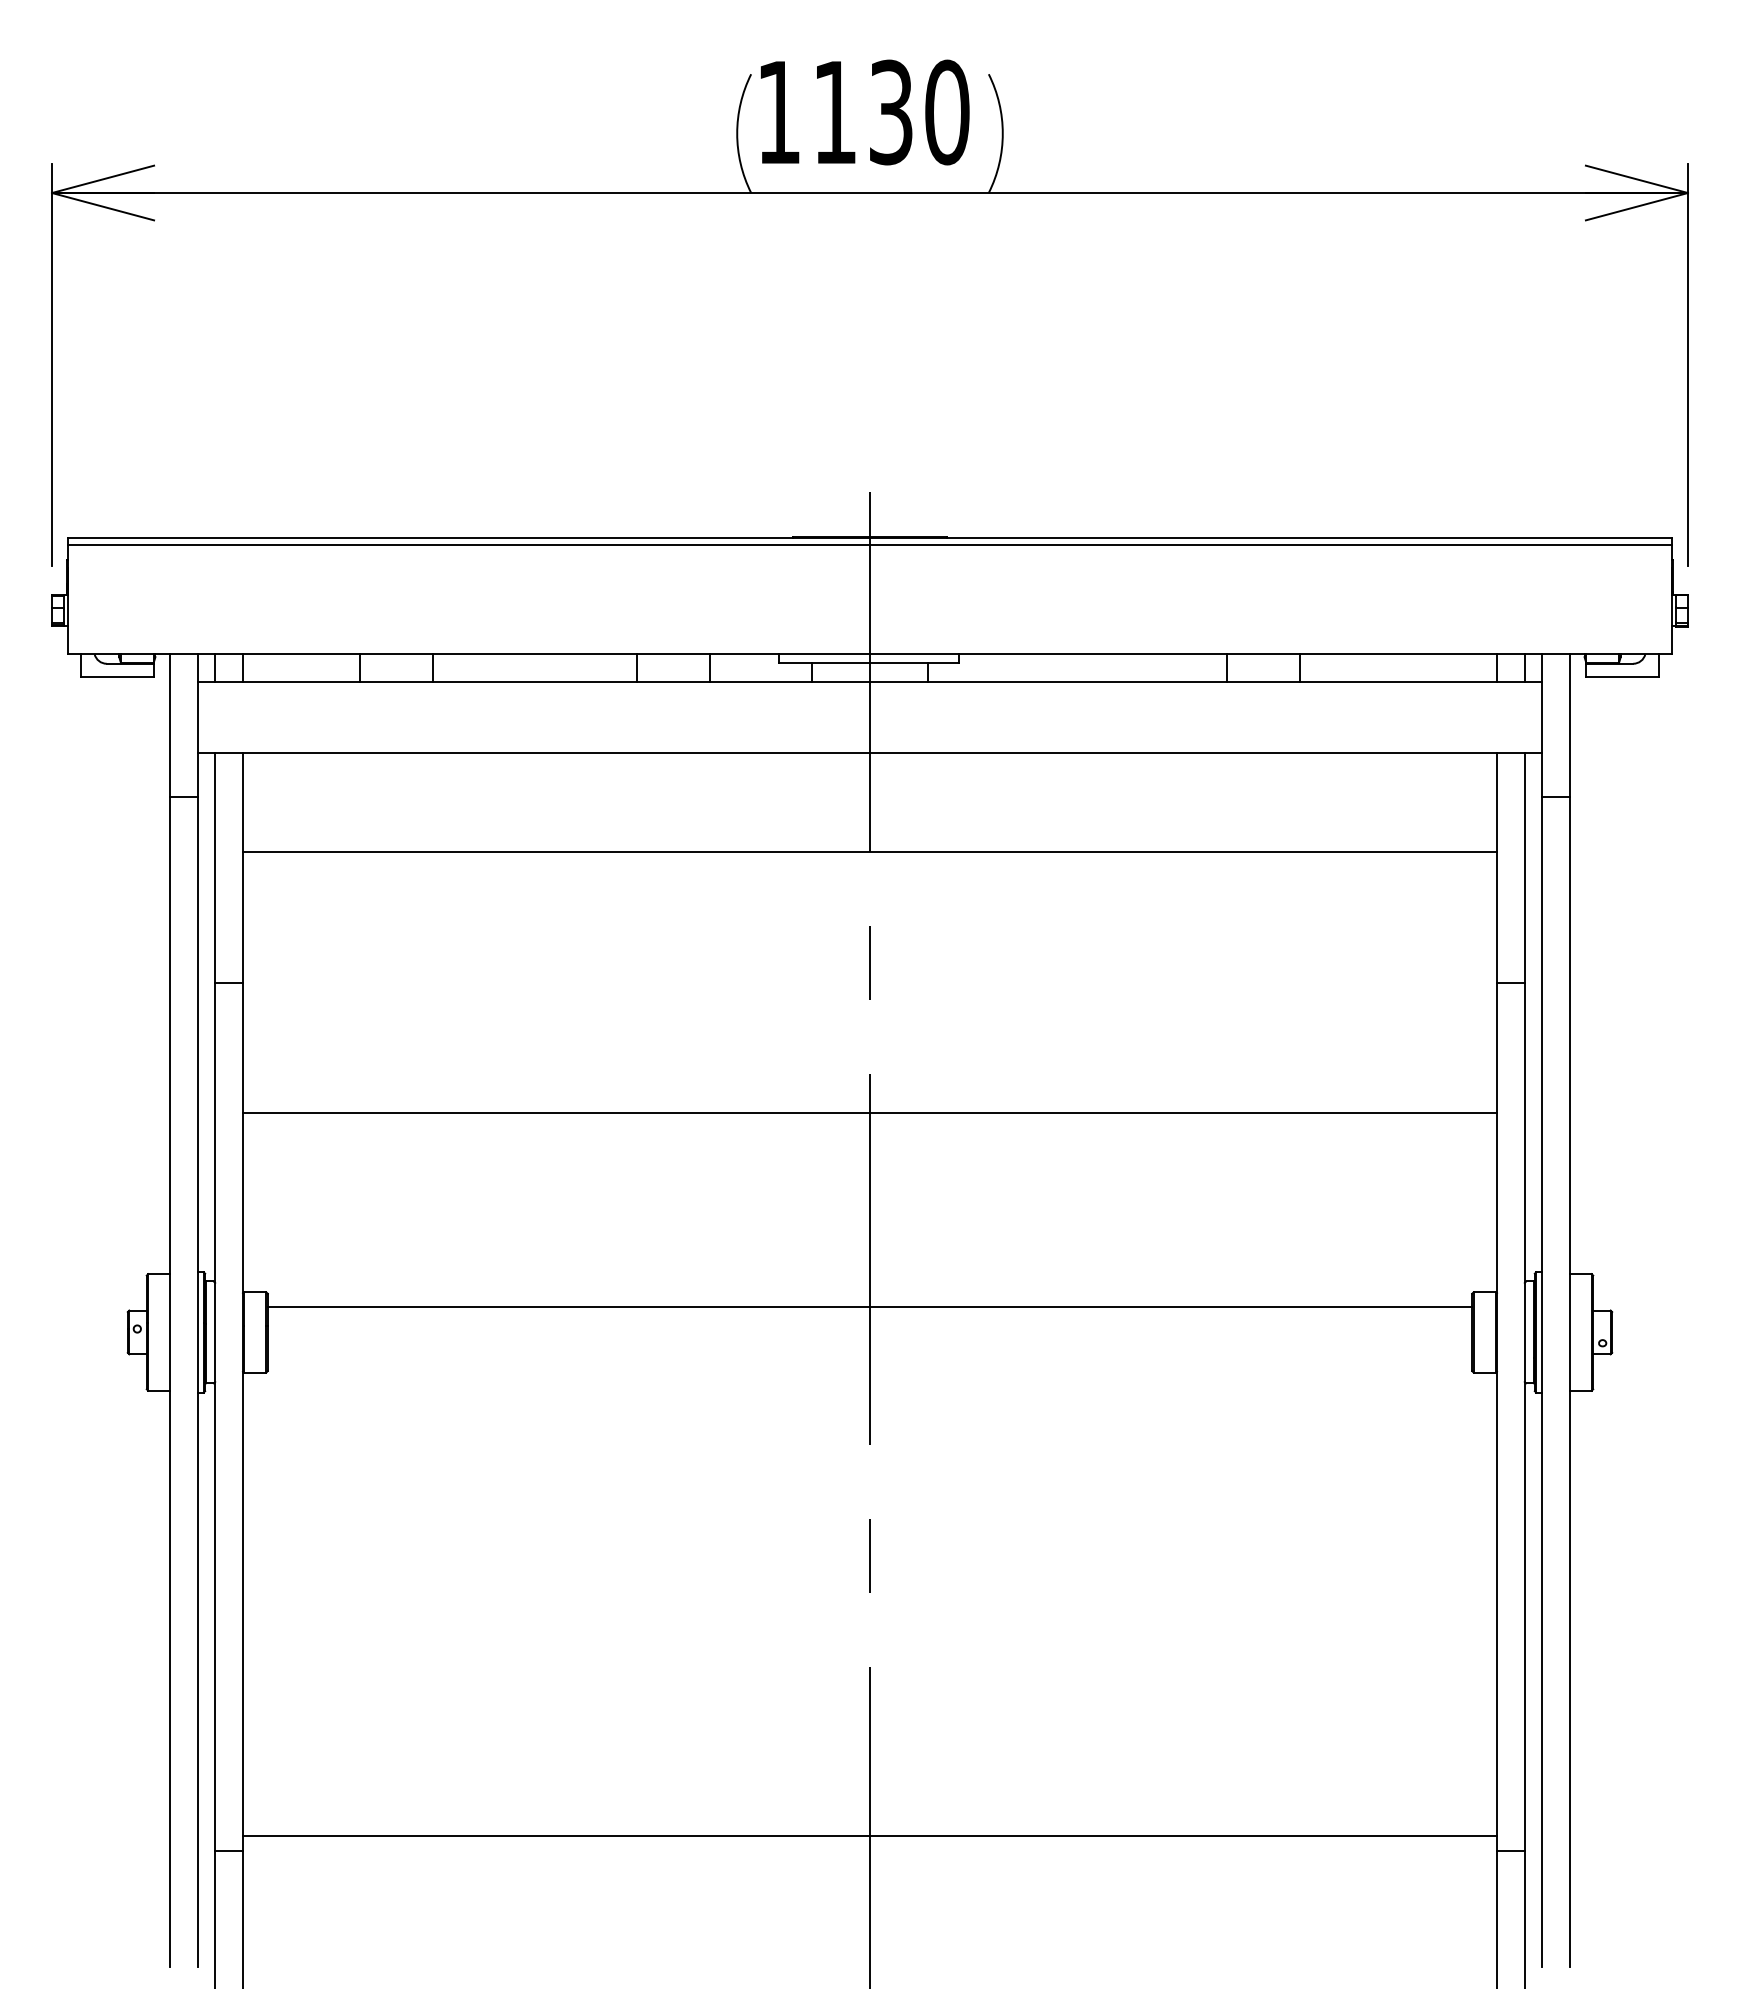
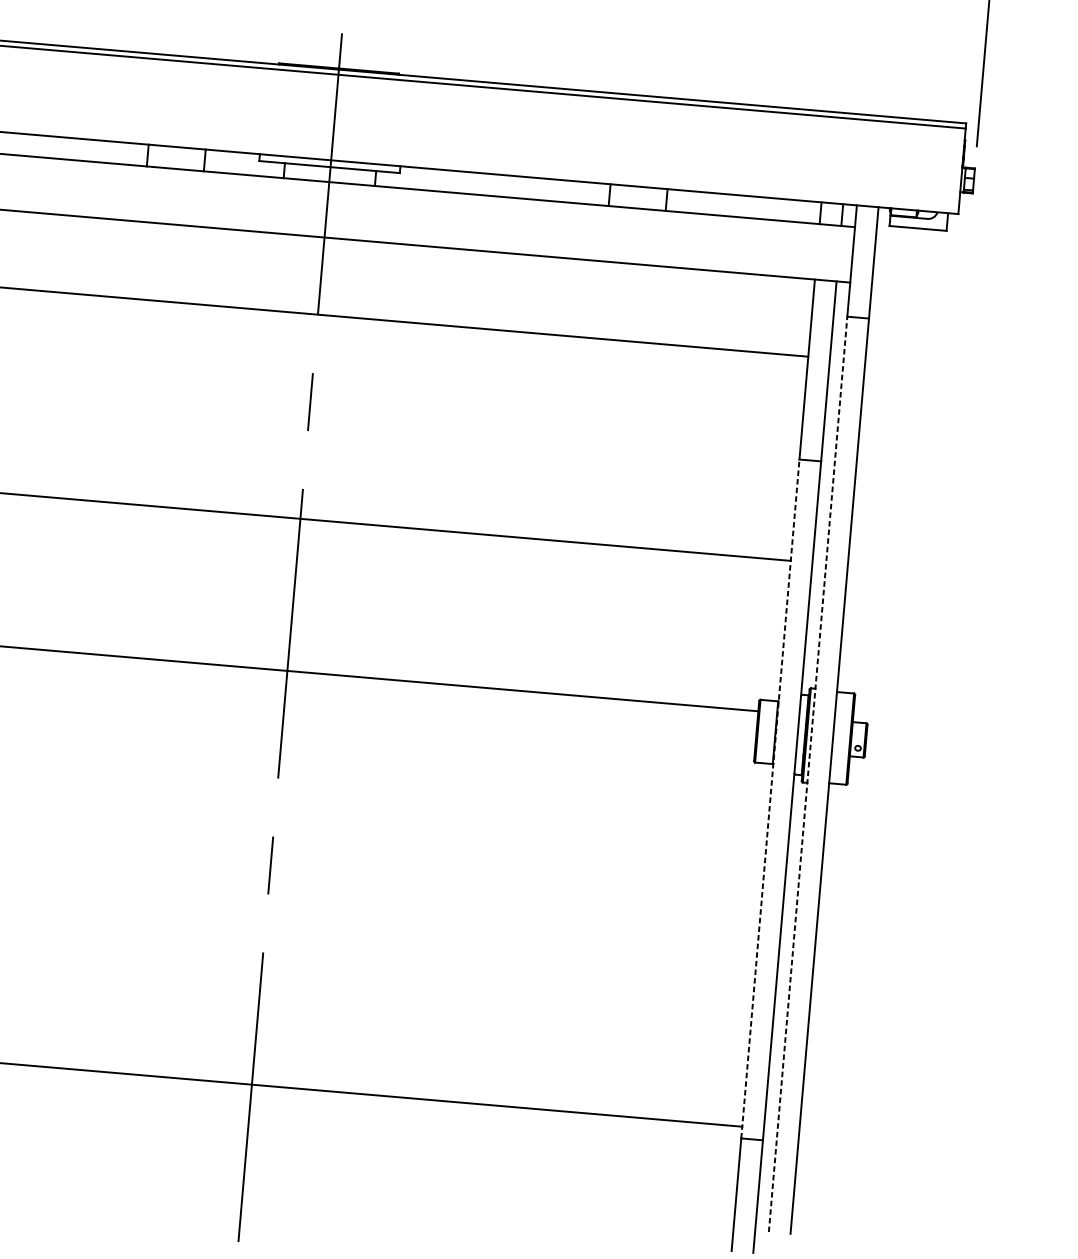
line: (1542, 1381) -> (808, 774), solid -> dashed
line: (1496, 1416) -> (770, 798), solid -> dashed

